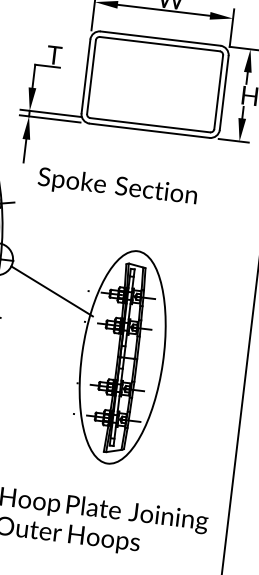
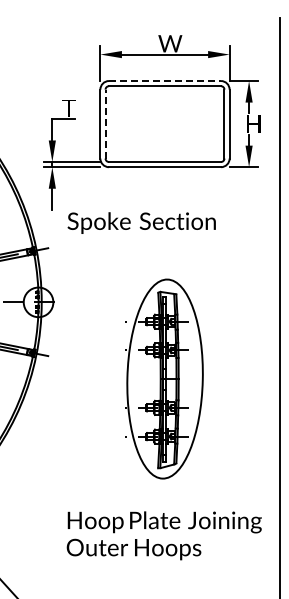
line: (161, 39) -> (165, 81), solid -> dashed
line: (91, 76) -> (105, 123), solid -> dashed
line: (51, 290) -> (92, 325), removed

